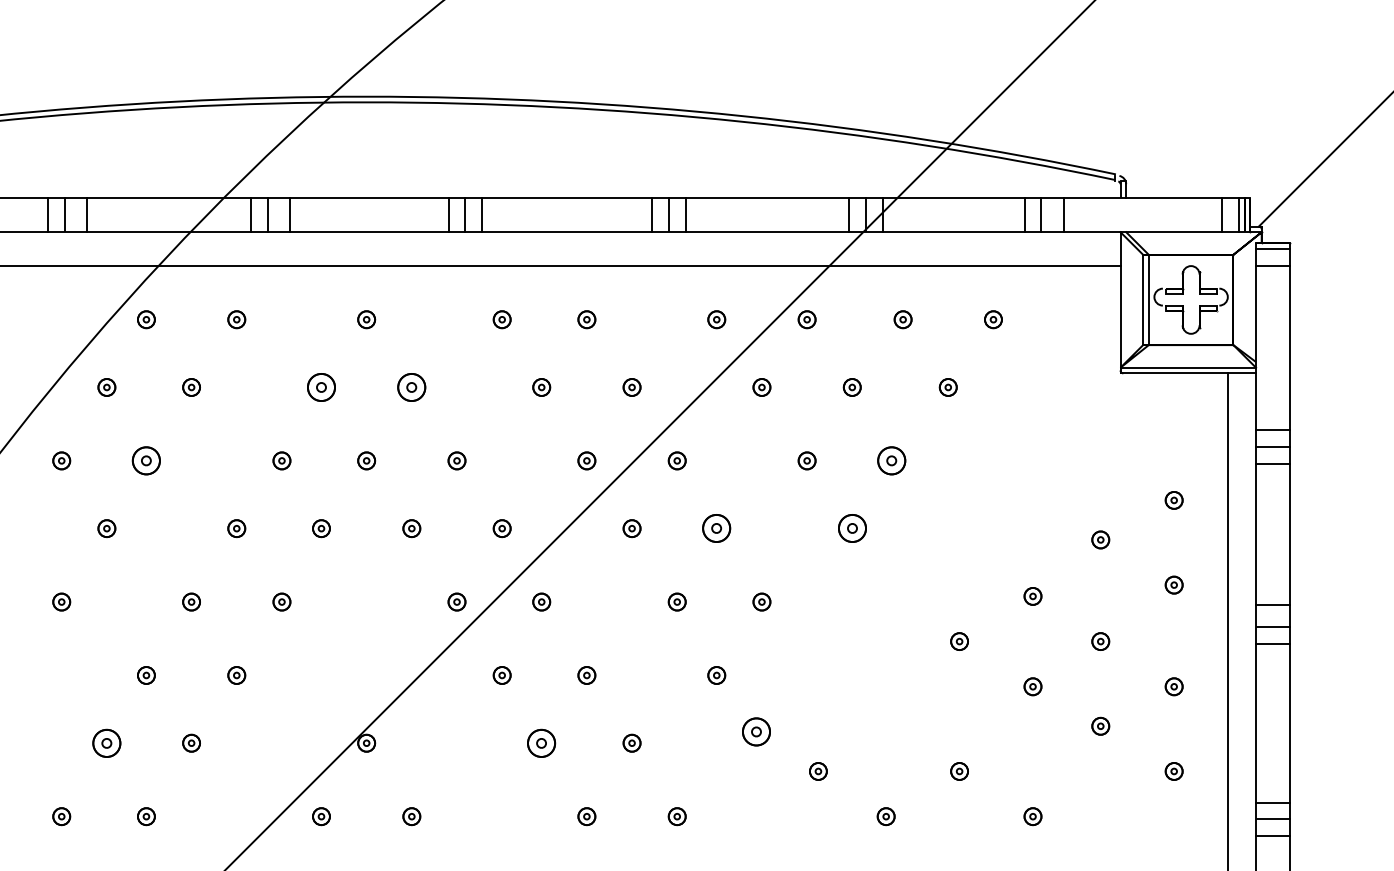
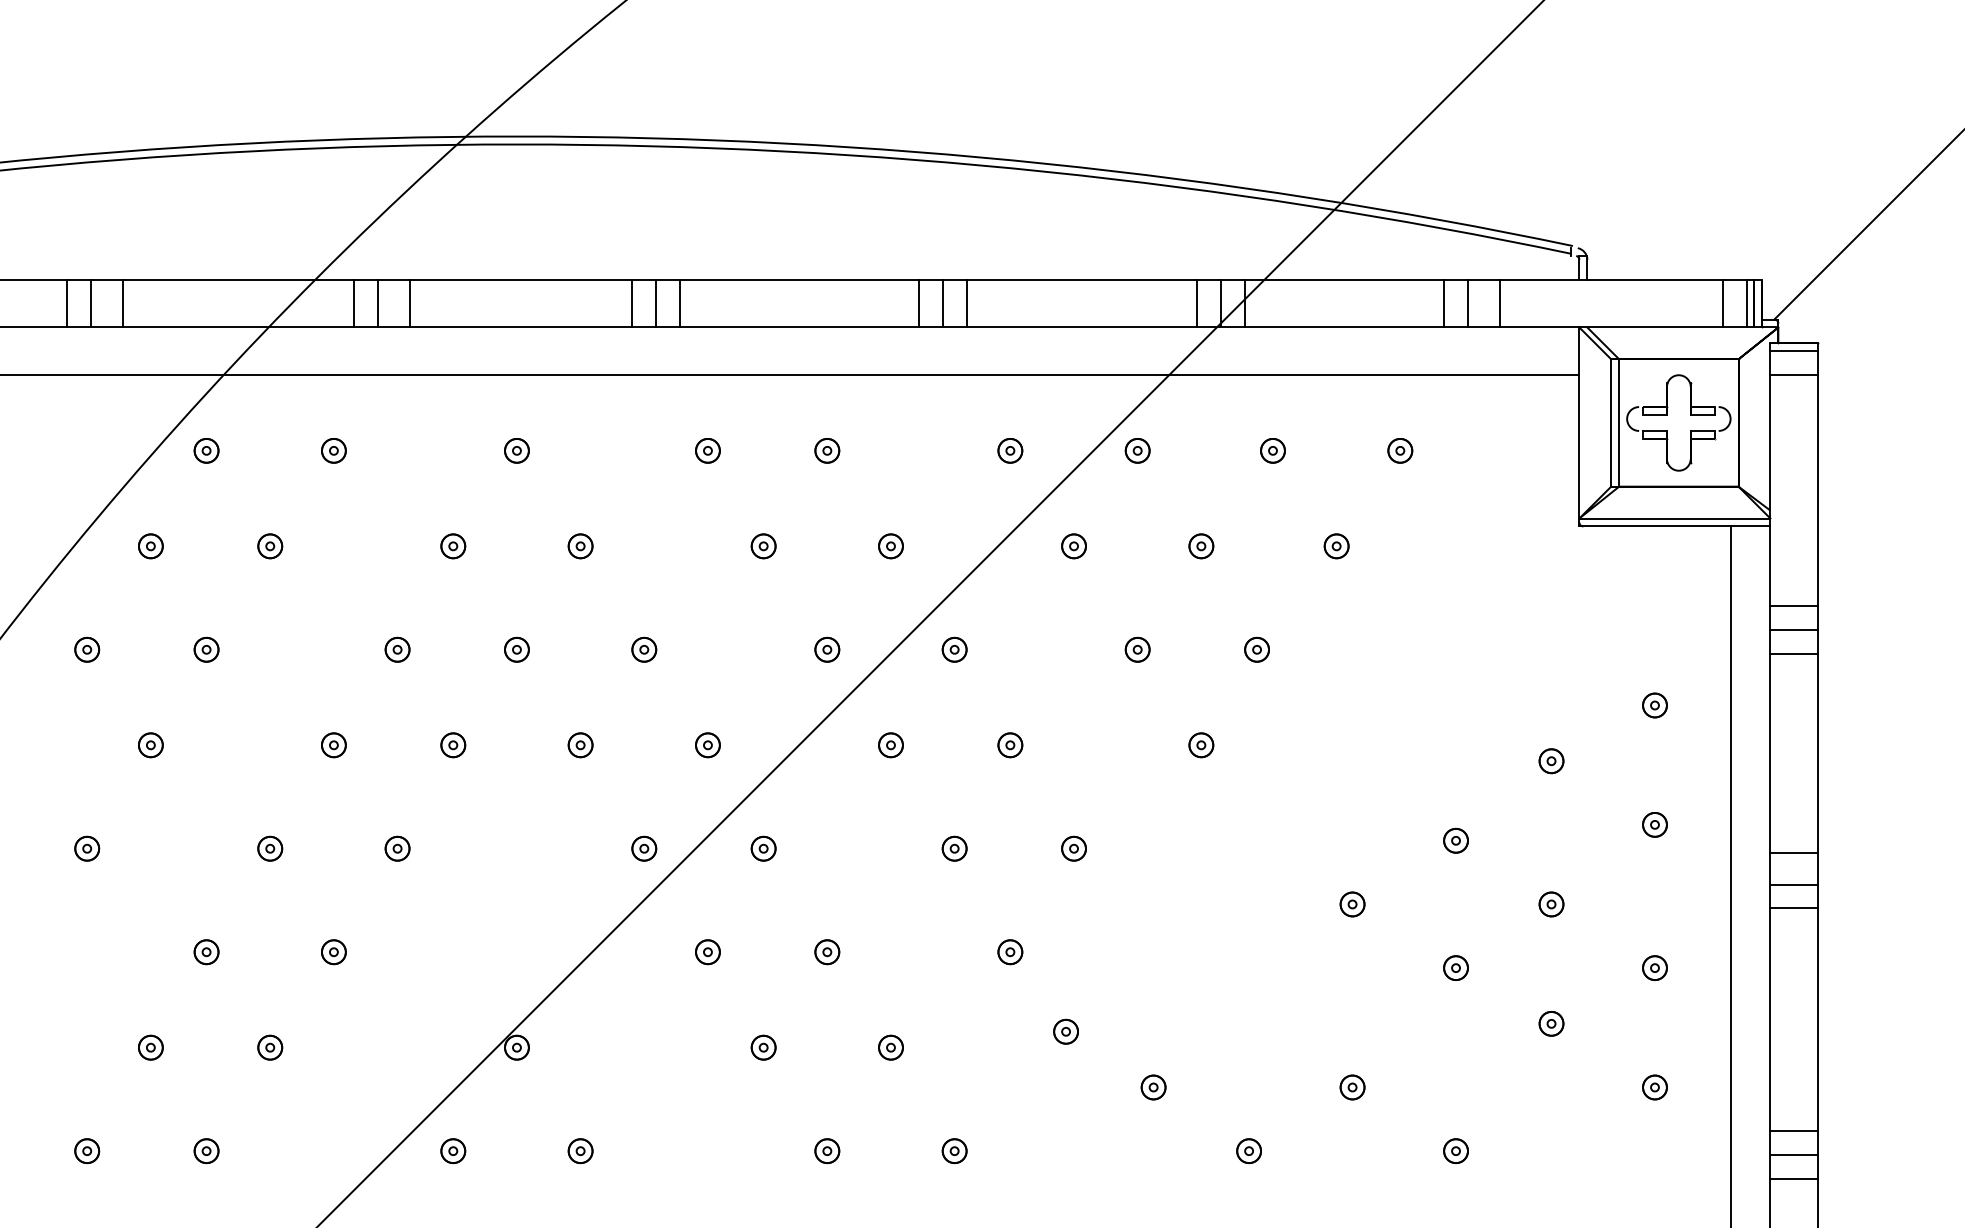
part: (321, 387) -> (453, 546), size x0.62
part: (411, 387) -> (580, 546), size x0.62
part: (146, 460) -> (206, 649), size x0.62
part: (891, 460) -> (1256, 649), size x0.62
part: (716, 528) -> (1009, 745), size x0.62
part: (851, 528) -> (1200, 745), size x0.62
part: (755, 731) -> (1064, 1031), size x0.62
part: (106, 742) -> (150, 1046), size x0.62
part: (541, 742) -> (763, 1046), size x0.62

